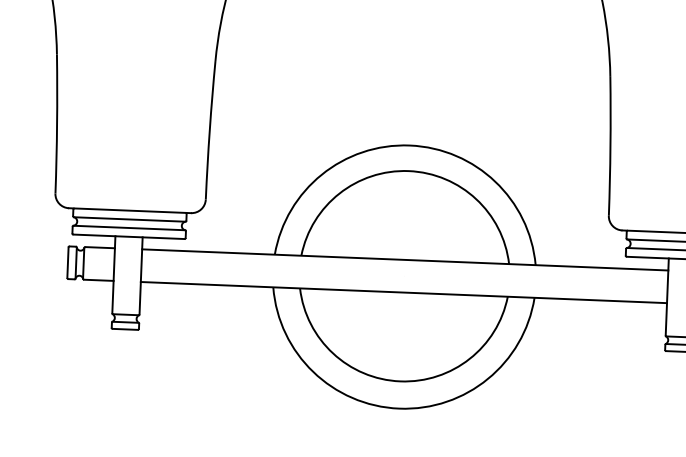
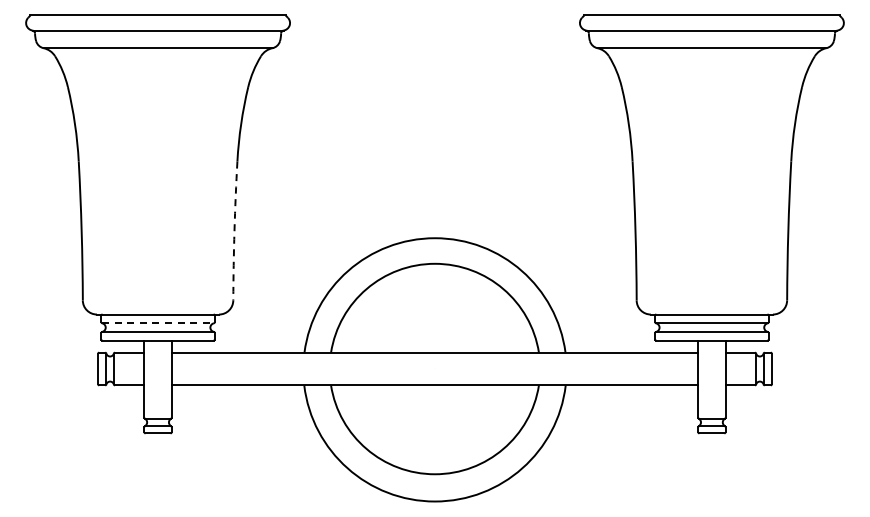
arc: (209, 129) -> (234, 230), solid -> dashed
line: (130, 219) -> (158, 323), solid -> dashed

